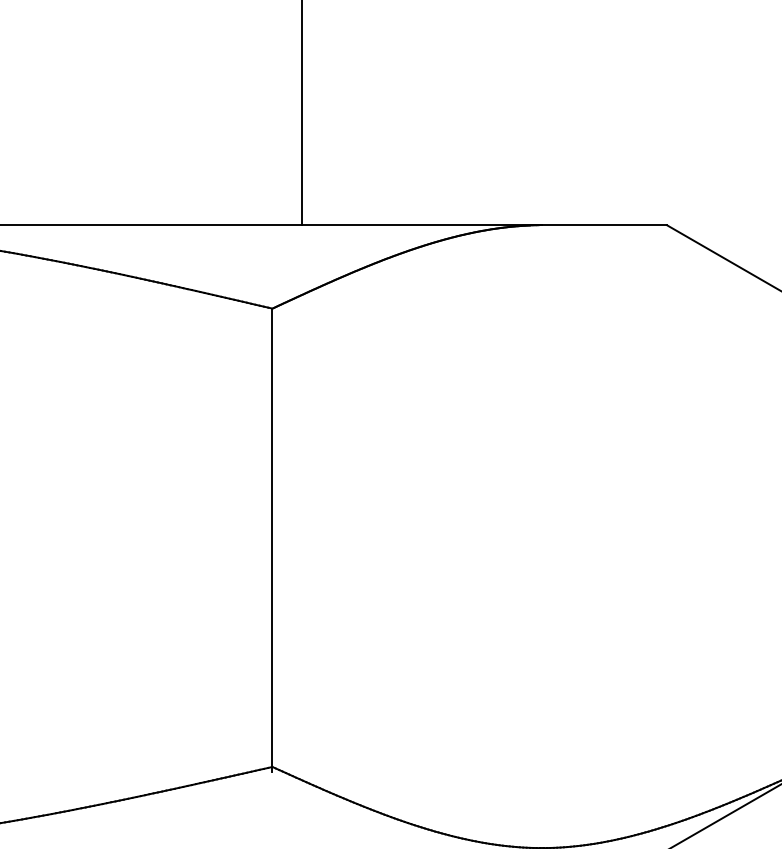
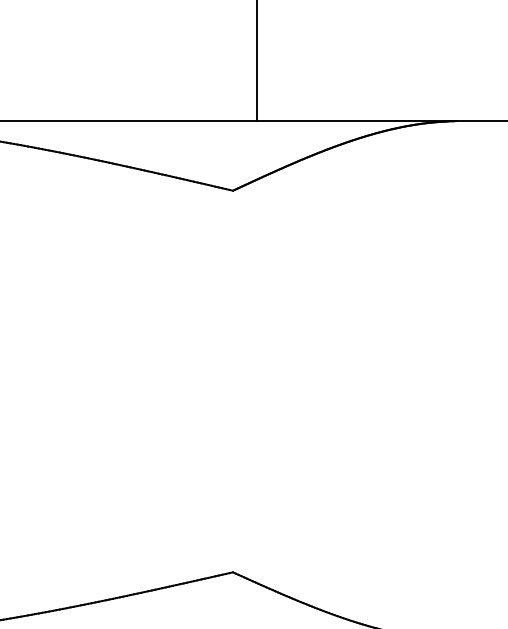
line: (272, 540) -> (233, 383), removed

